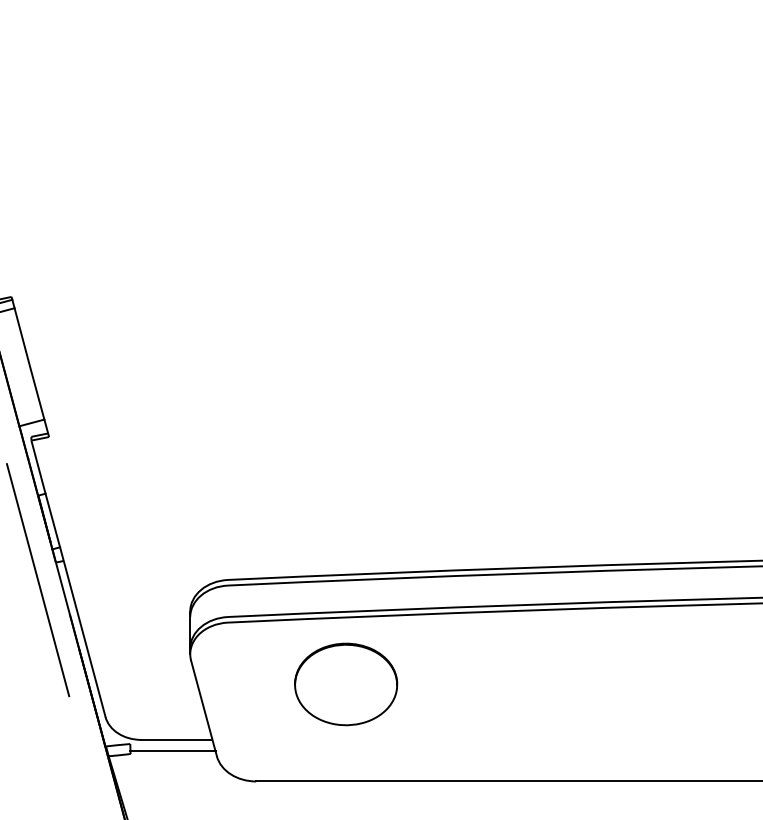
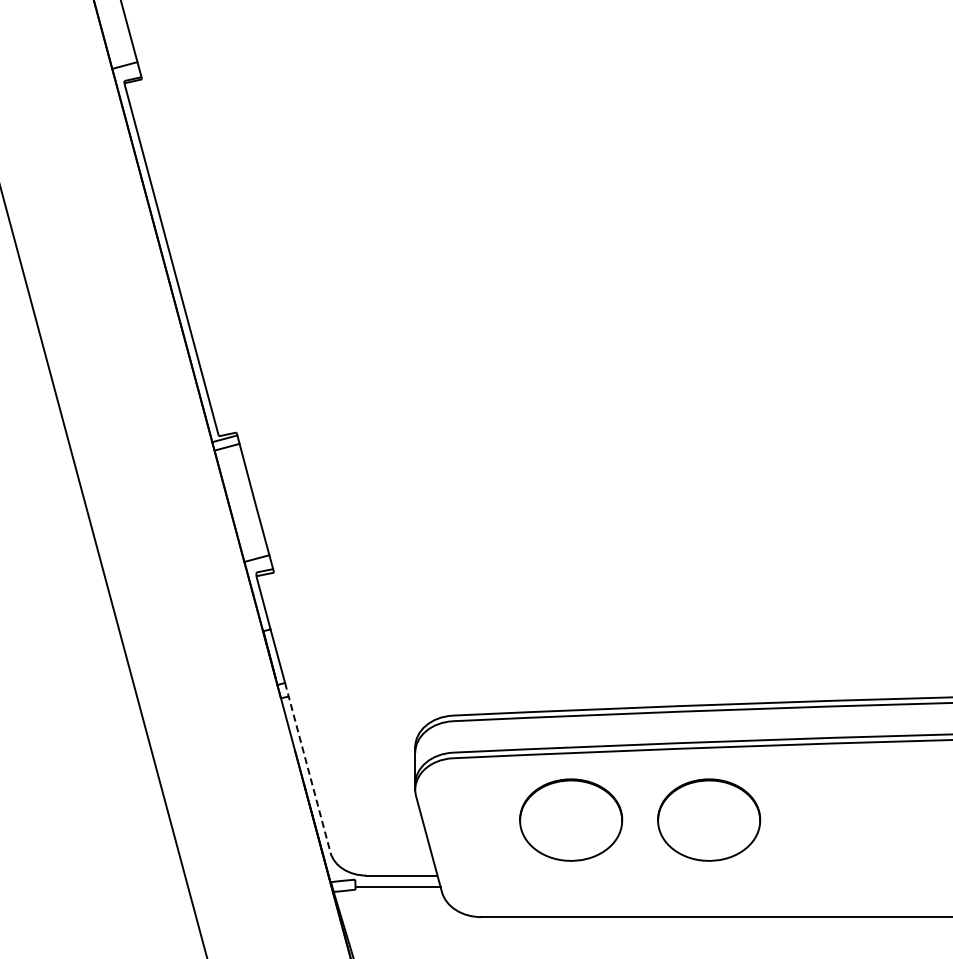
line: (37, 579) -> (262, 715), removed
line: (82, 631) -> (307, 767), solid -> dashed
part: (484, 683) -> (709, 819), added

